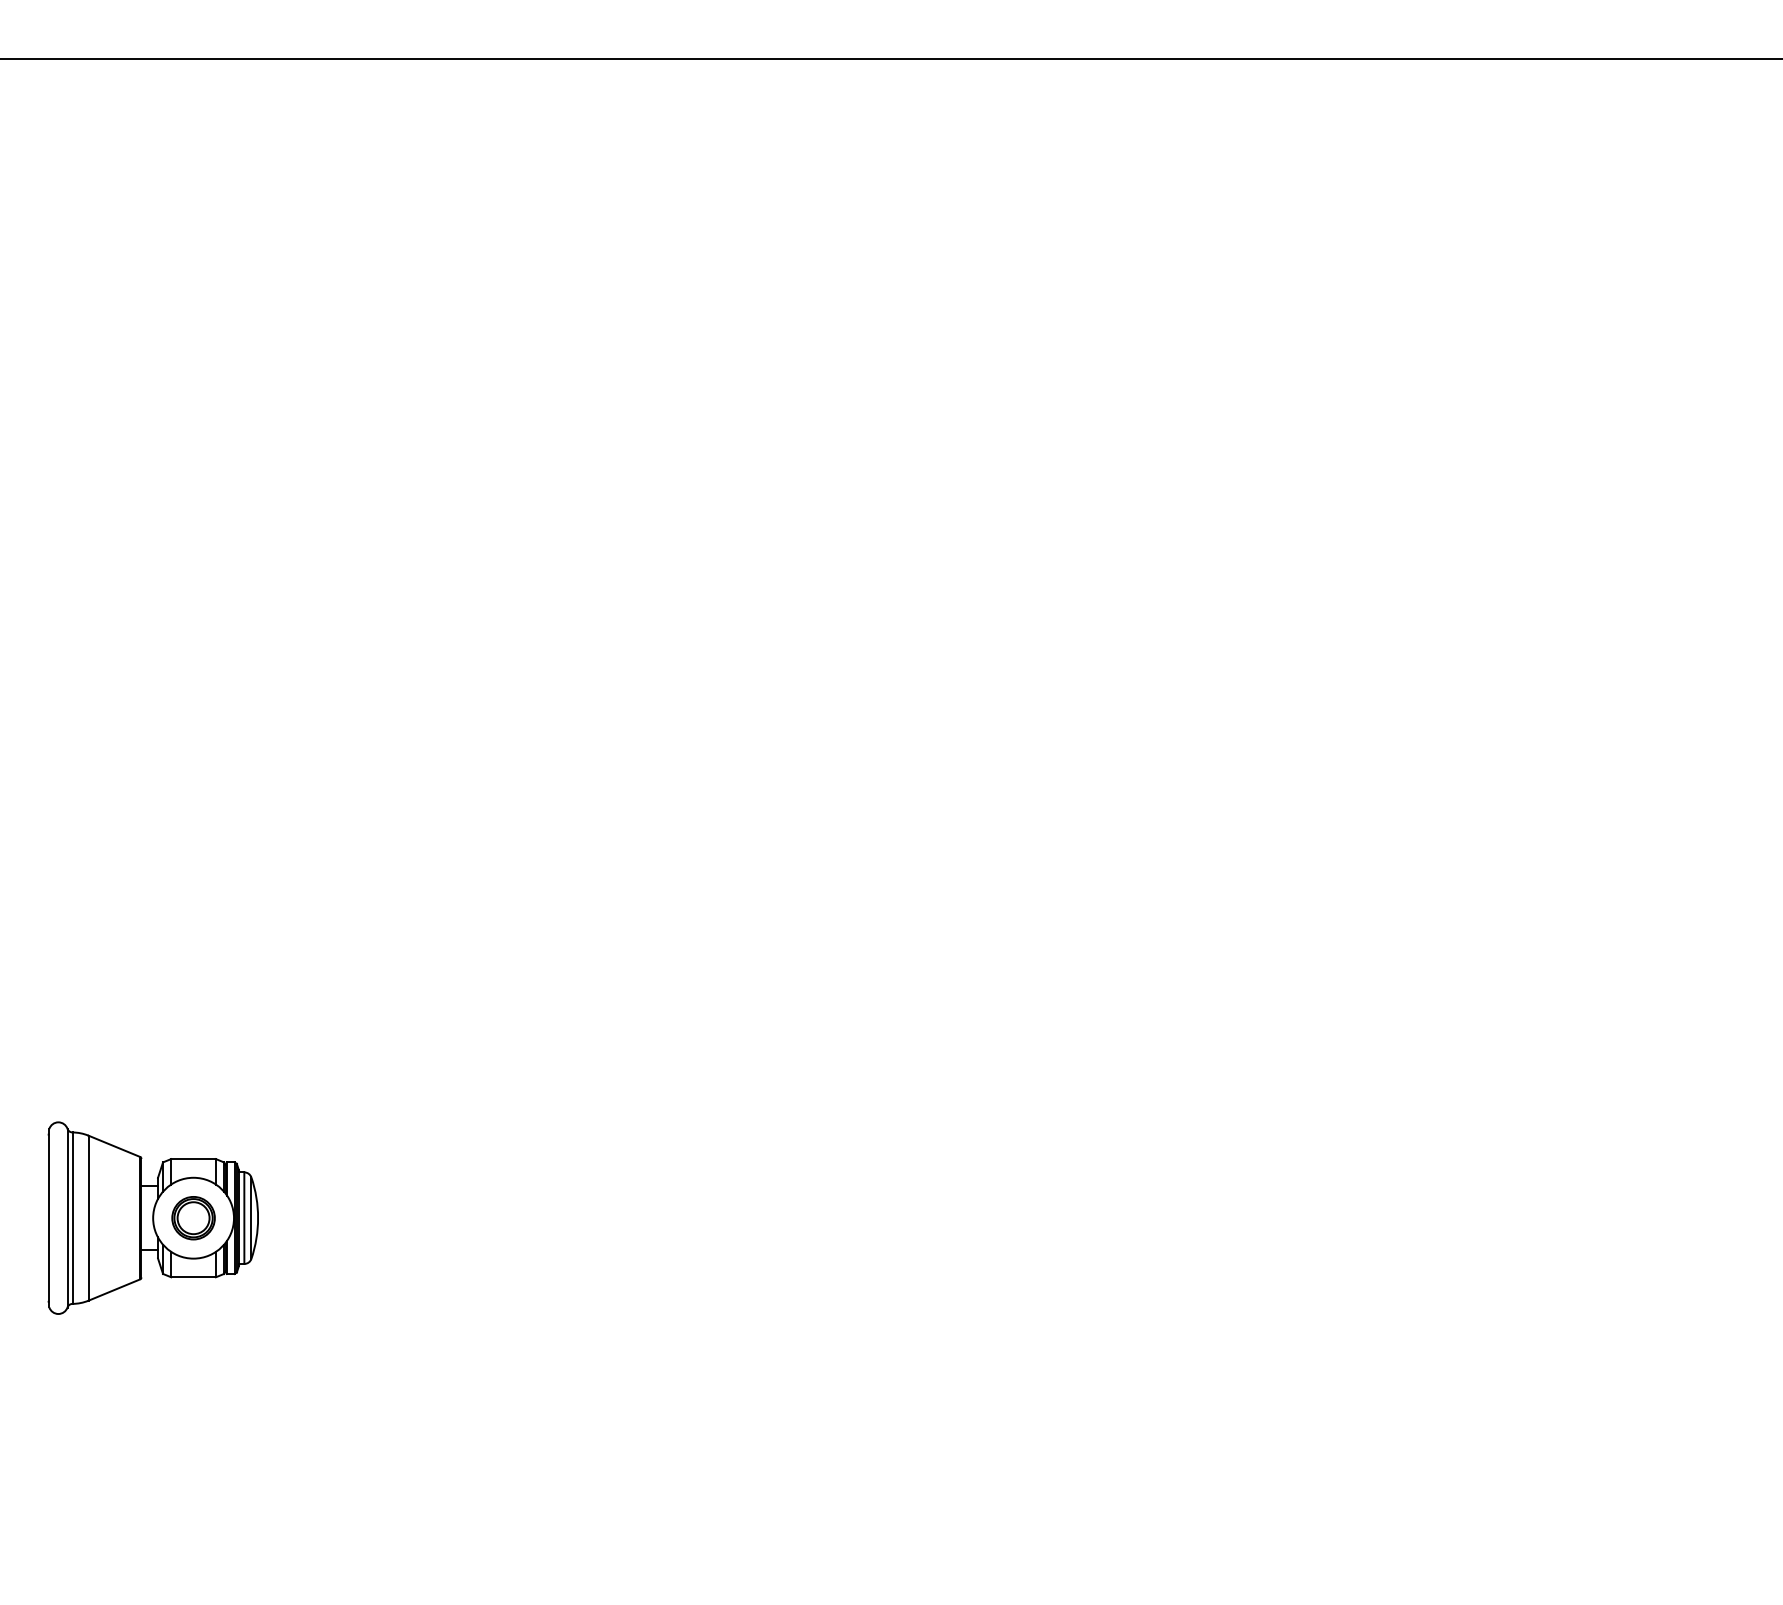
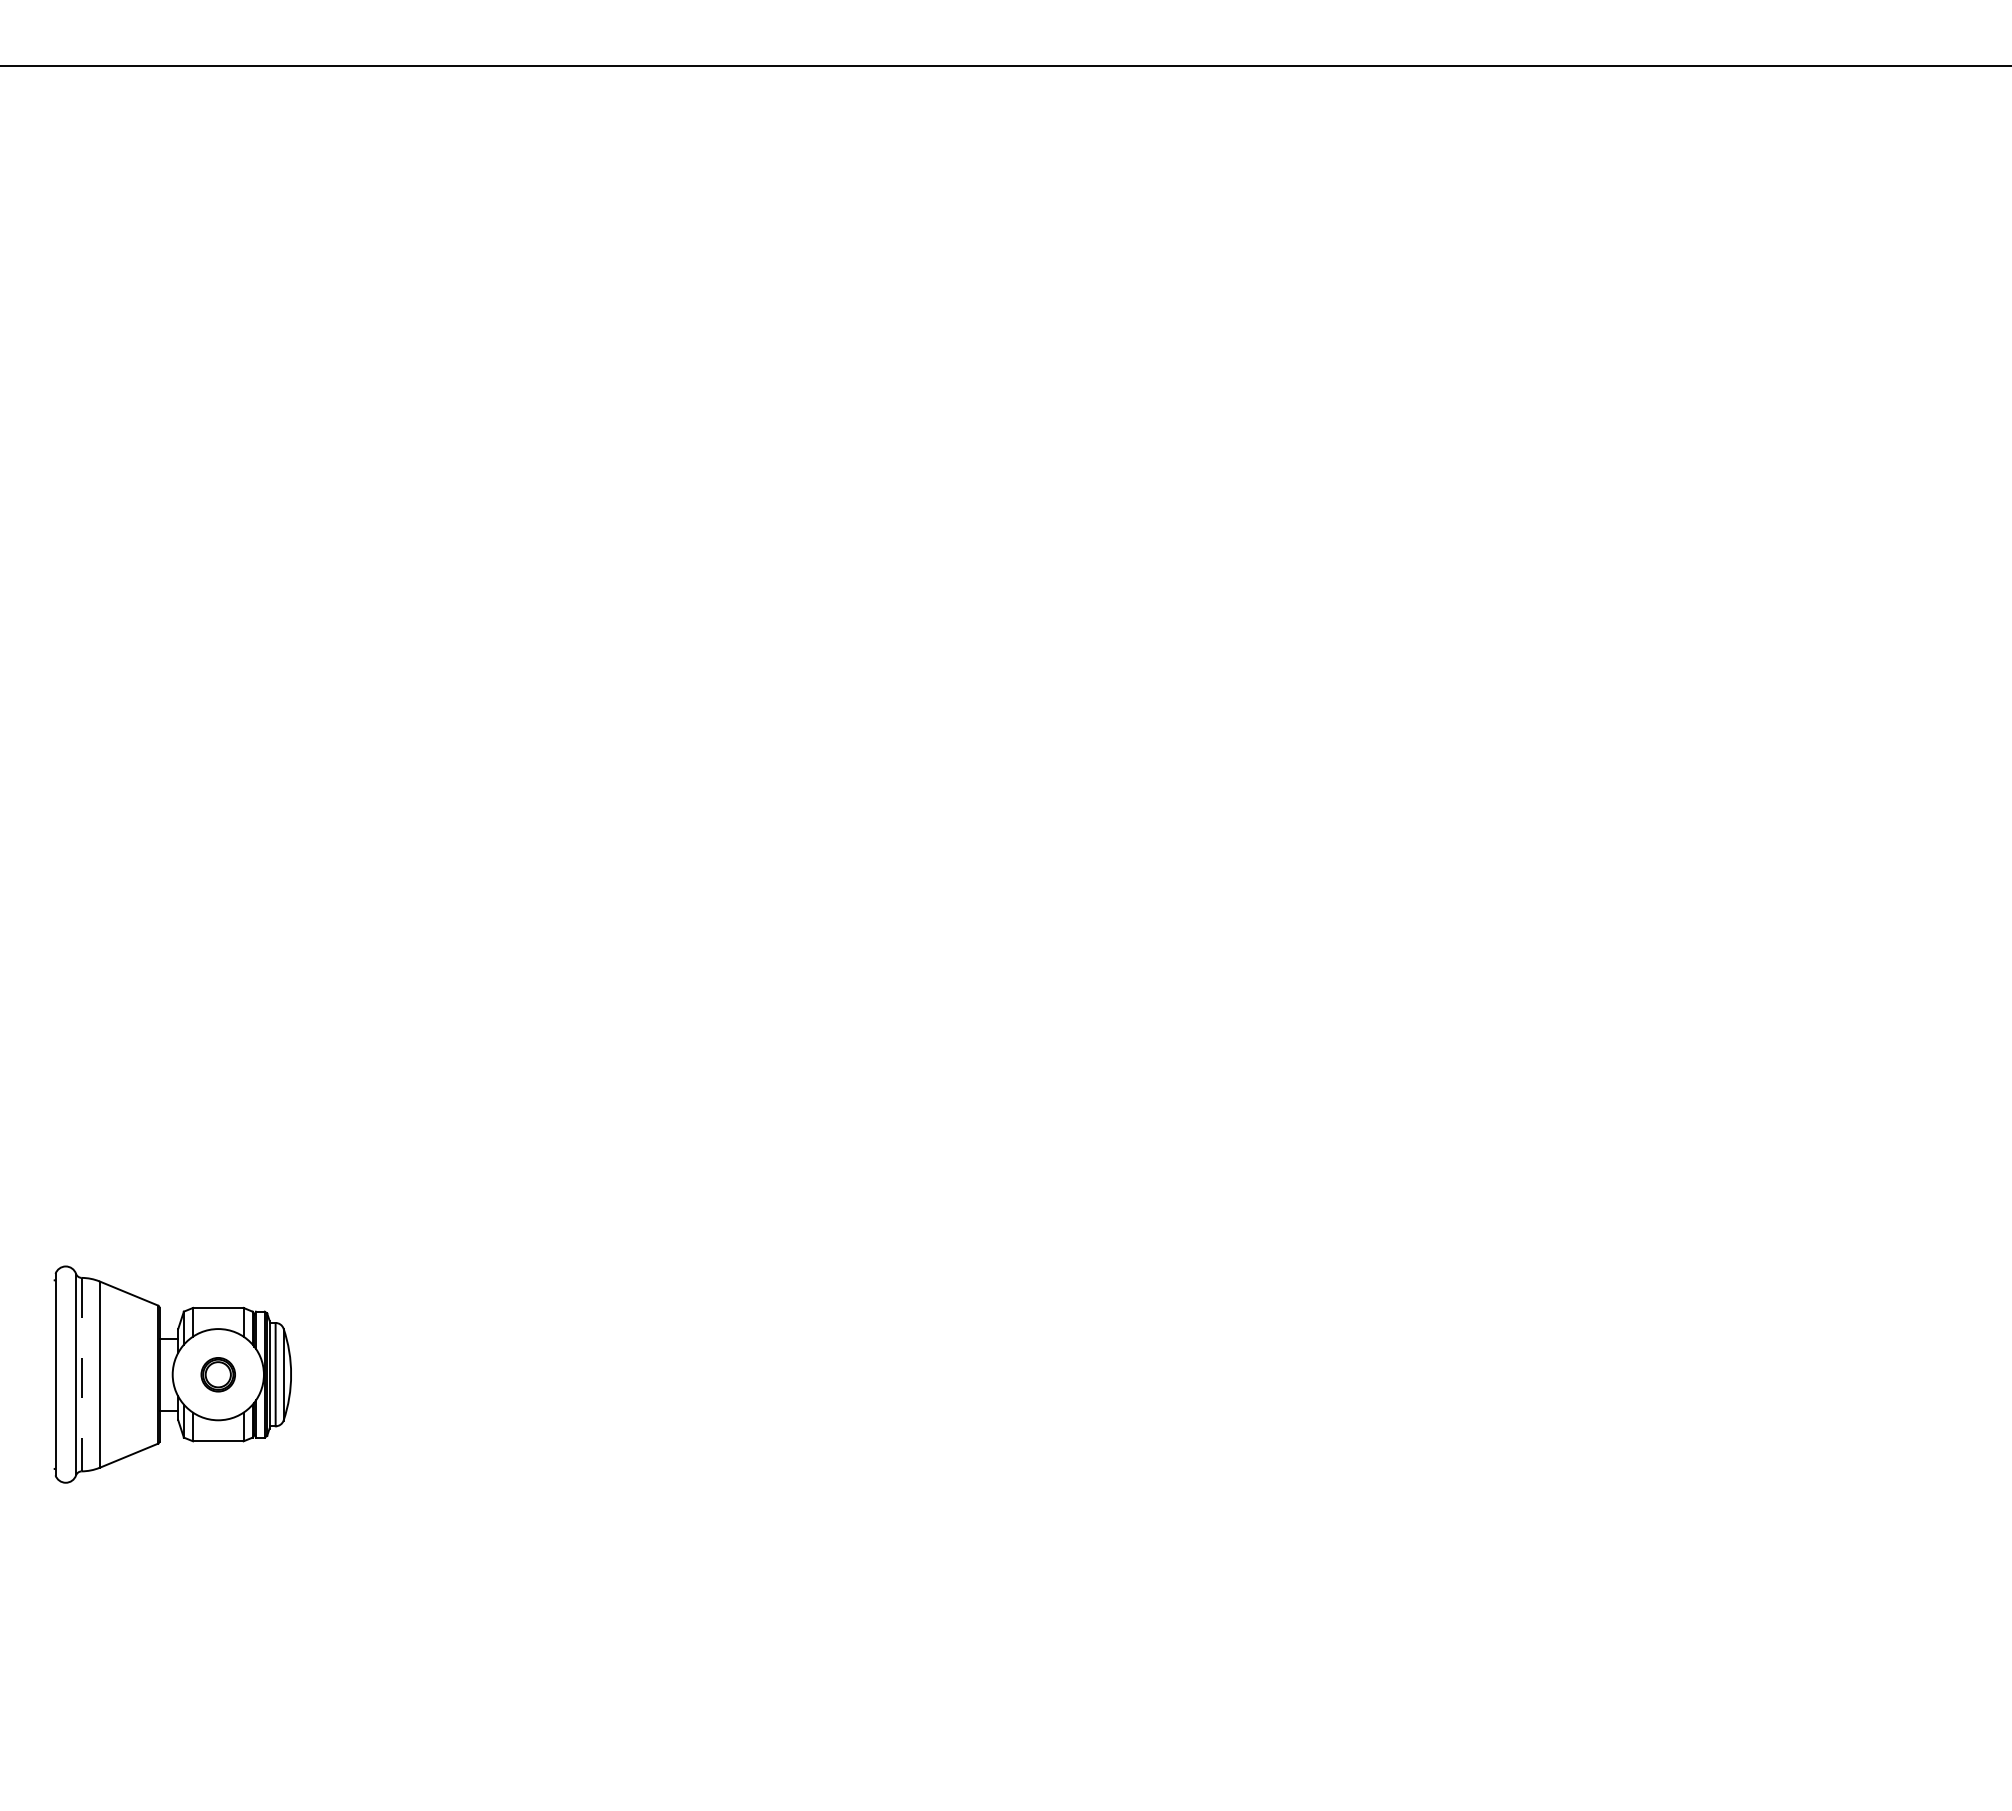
line: (72, 1218) -> (81, 1374), solid -> dashed
part: (193, 1218) -> (218, 1374), size x0.7

